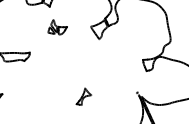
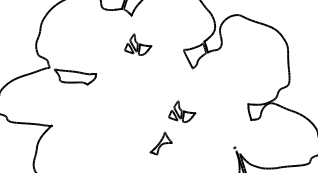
part: (95, 71) -> (182, 111), added

